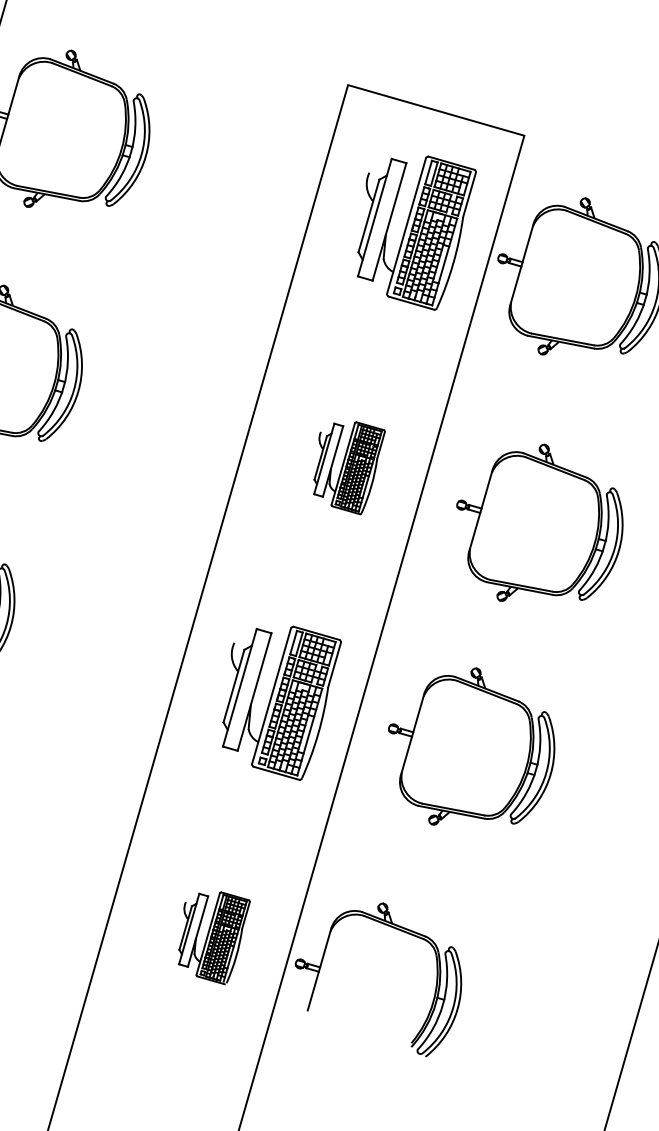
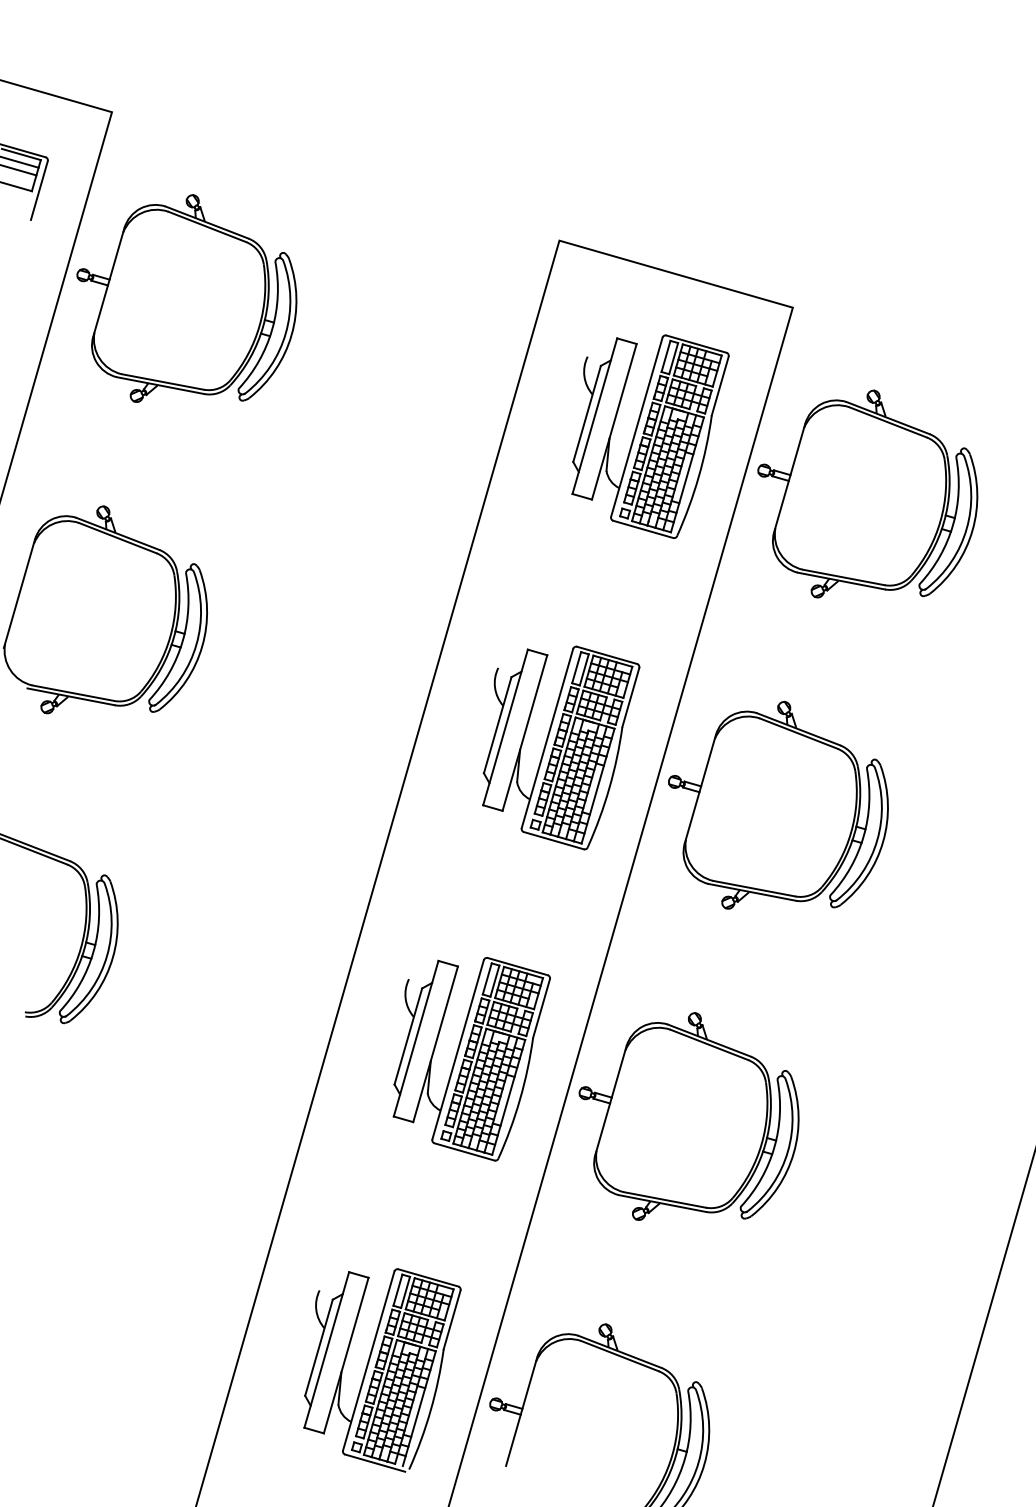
part: (349, 467) -> (561, 747), size x1.67
part: (539, 522) -> (778, 804), moved
part: (471, 746) -> (688, 1116), moved
part: (214, 938) -> (382, 1370), size x1.67

